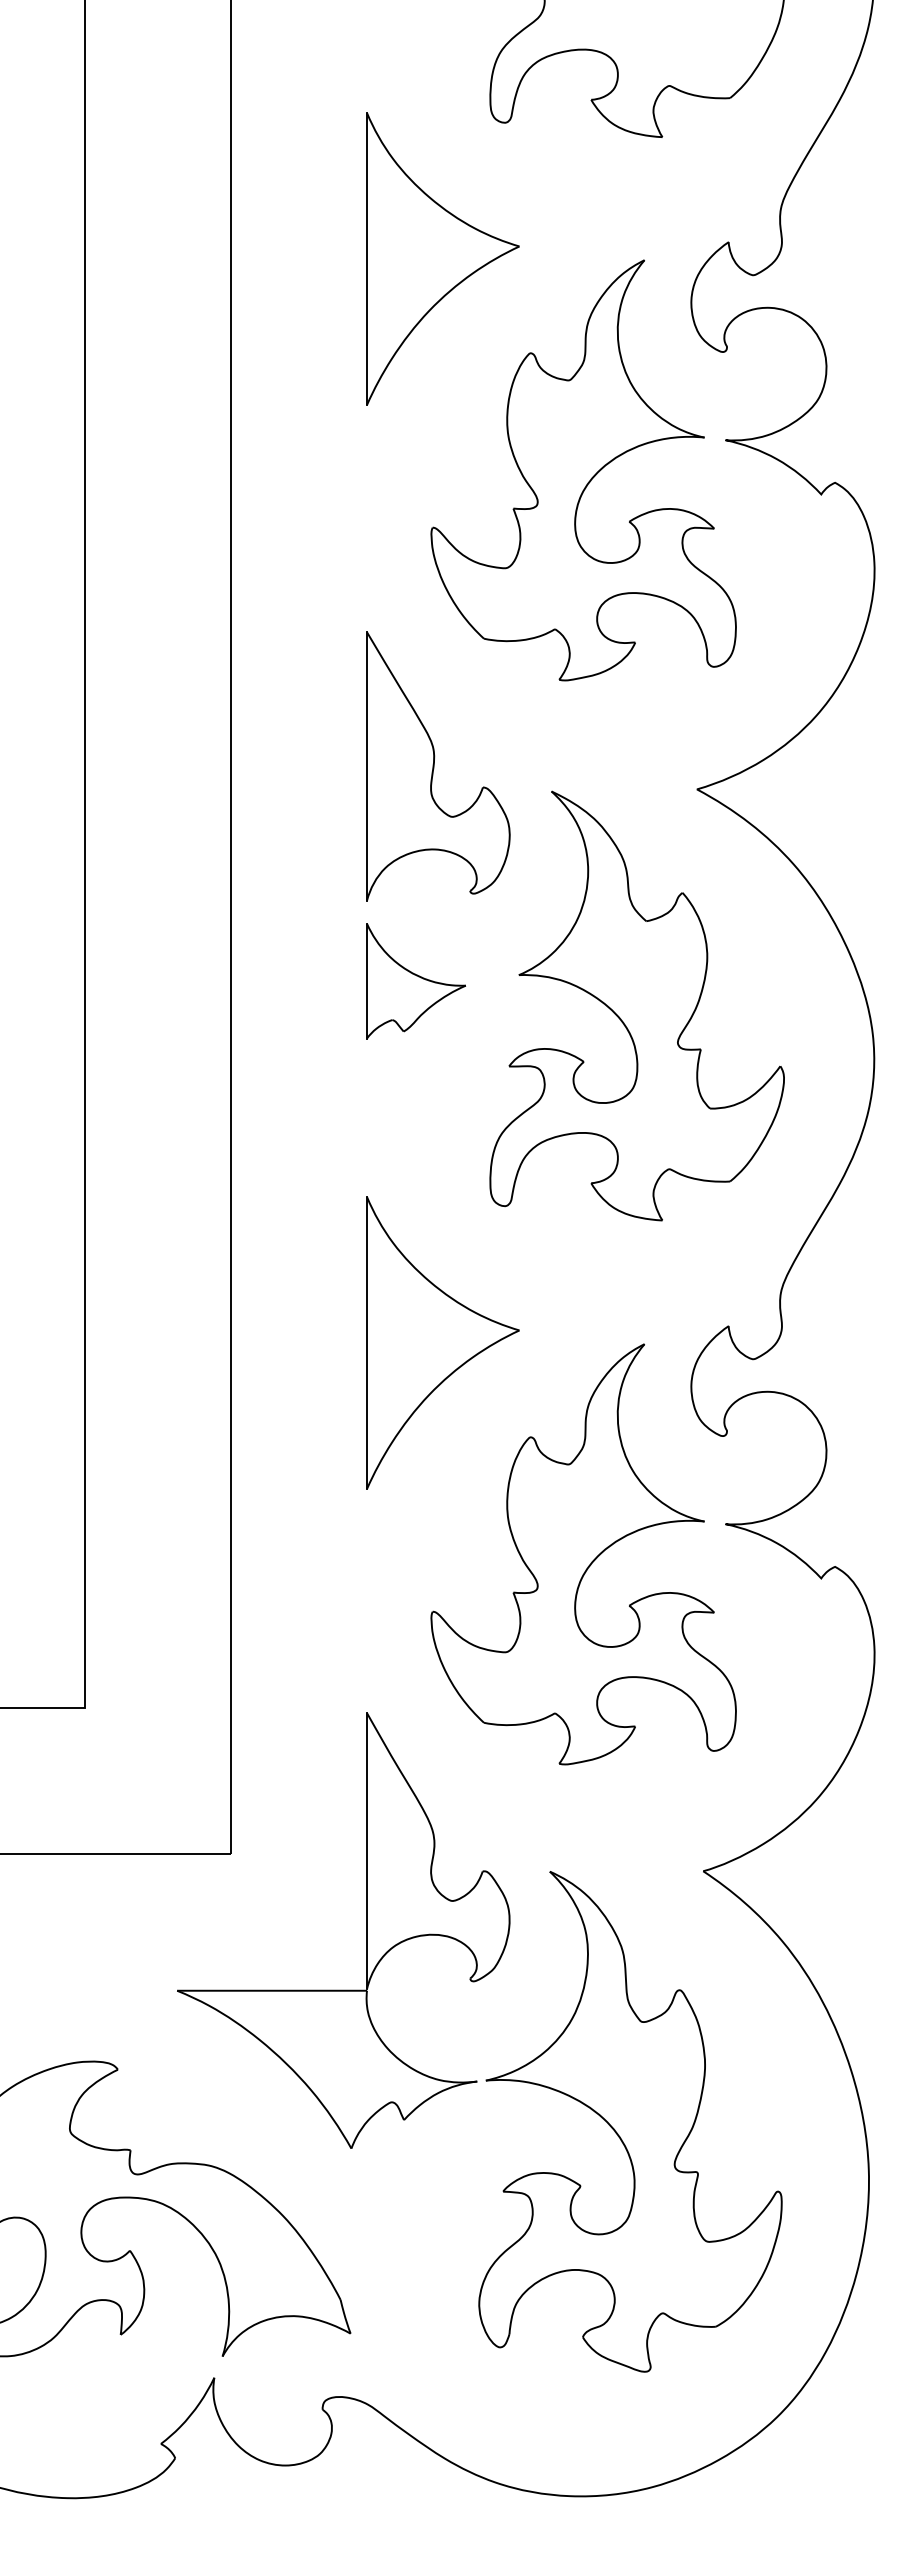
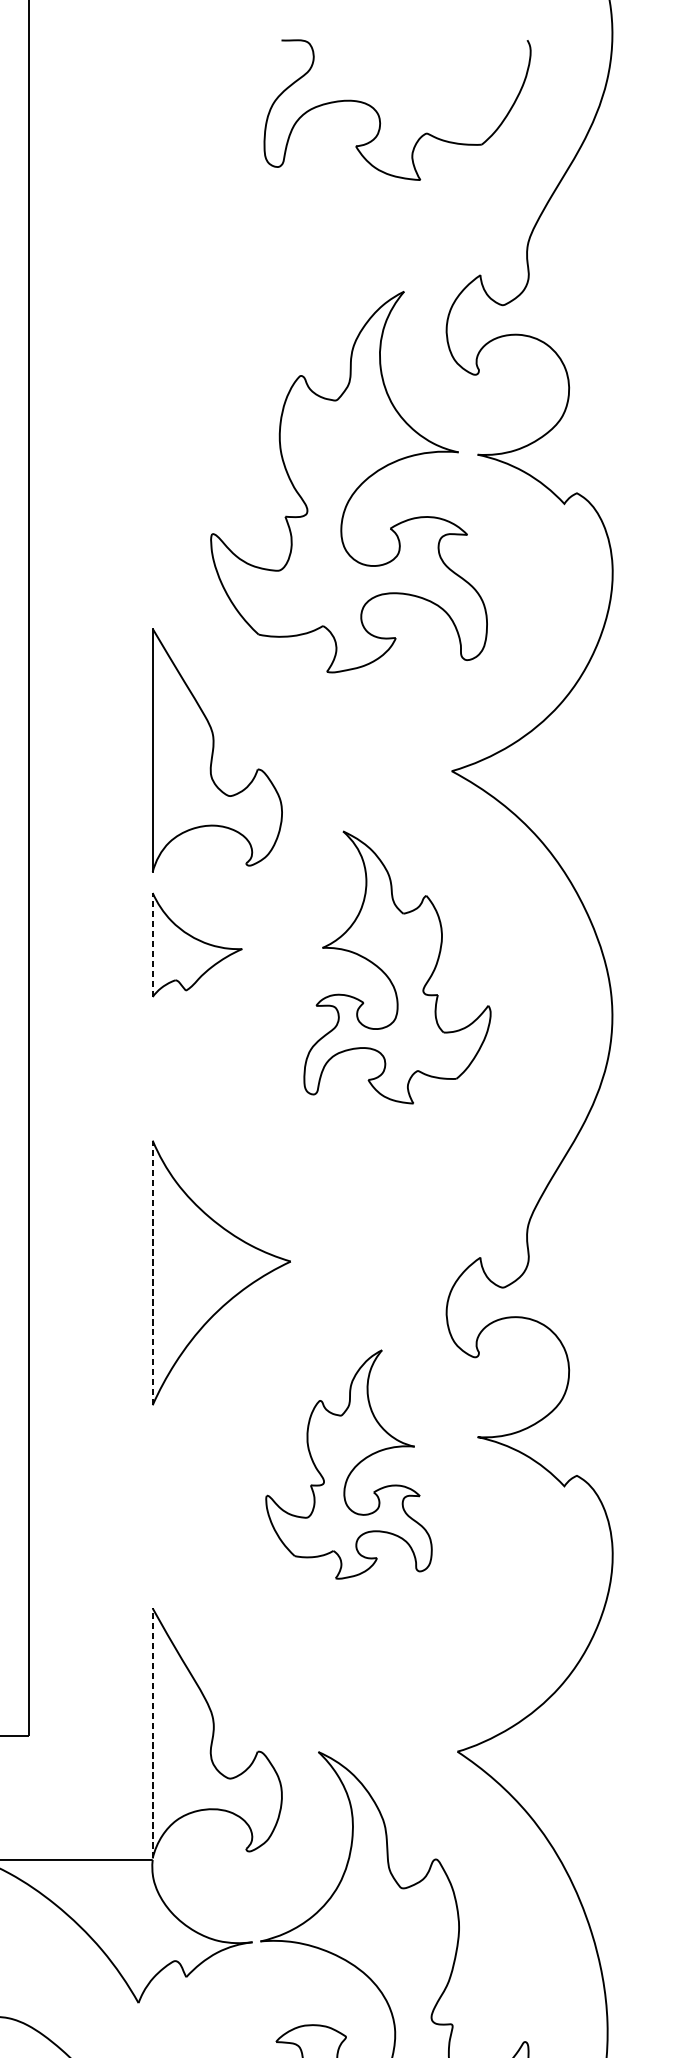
part: (442, 258) -> (221, 290), removed
line: (367, 980) -> (153, 944), solid -> dashed
part: (636, 1005) -> (396, 967), size x0.7
line: (367, 1342) -> (153, 1272), solid -> dashed
part: (583, 1554) -> (348, 1464), size x0.6
line: (367, 1851) -> (153, 1733), solid -> dashed

